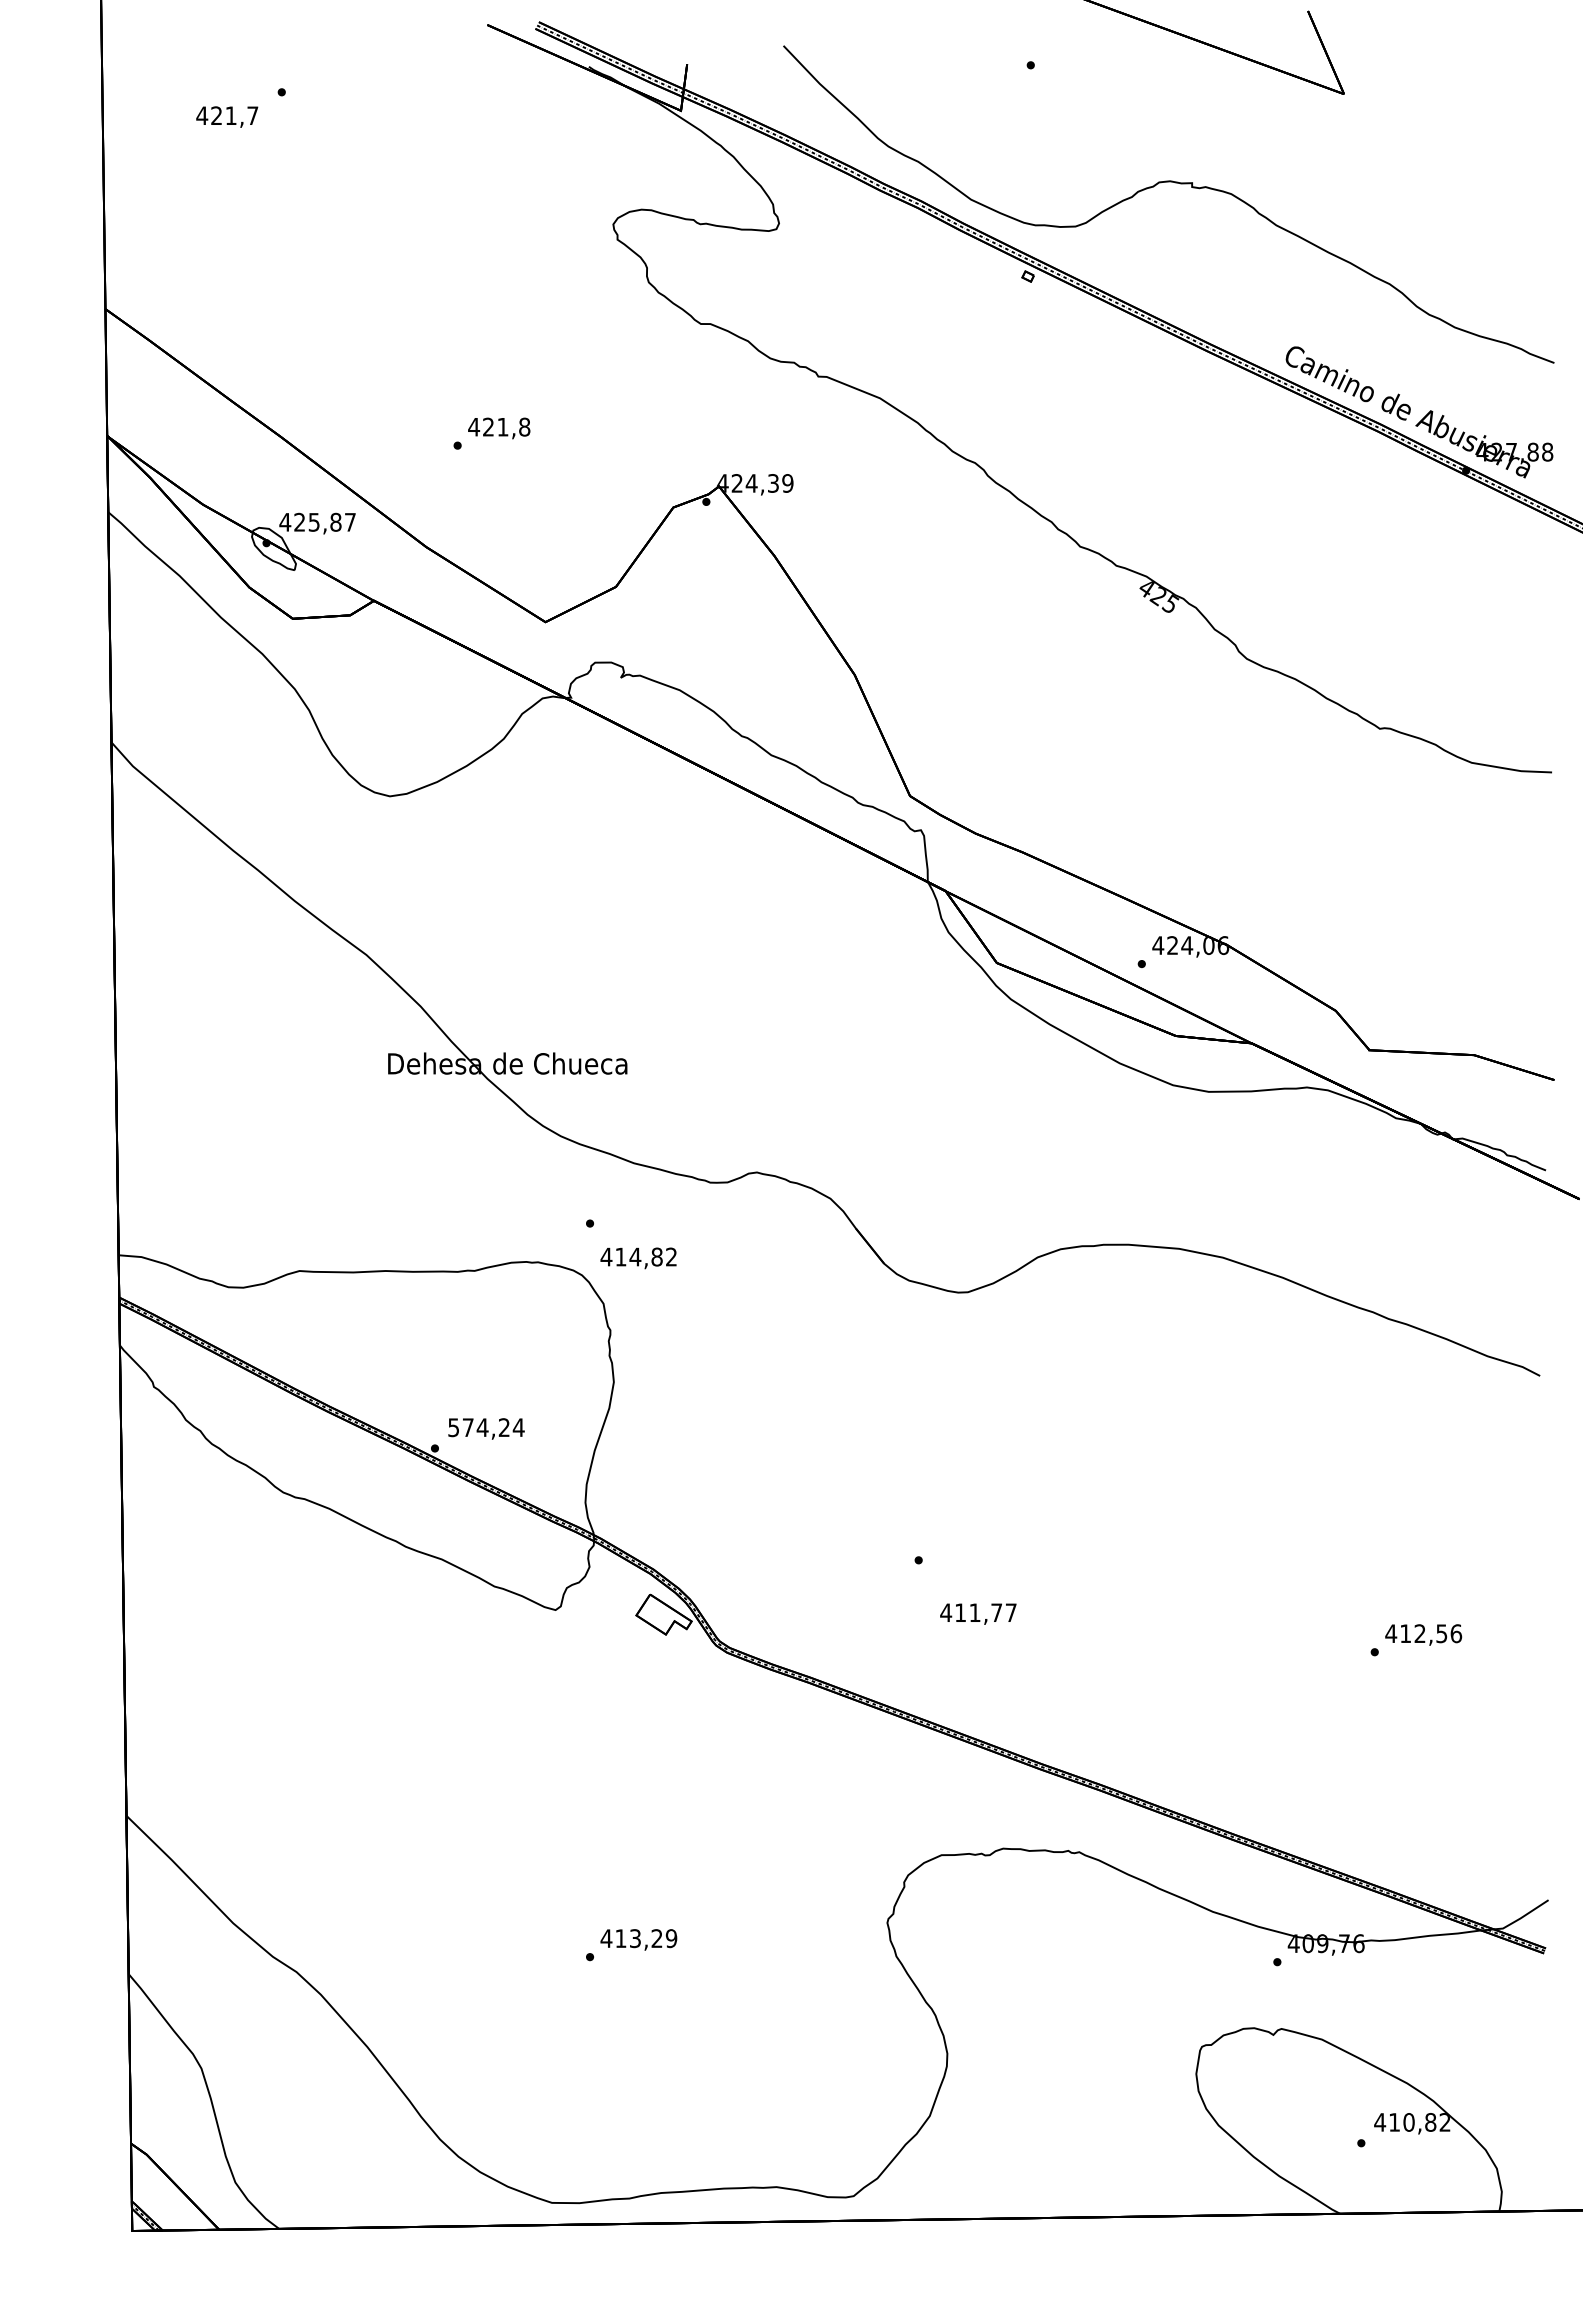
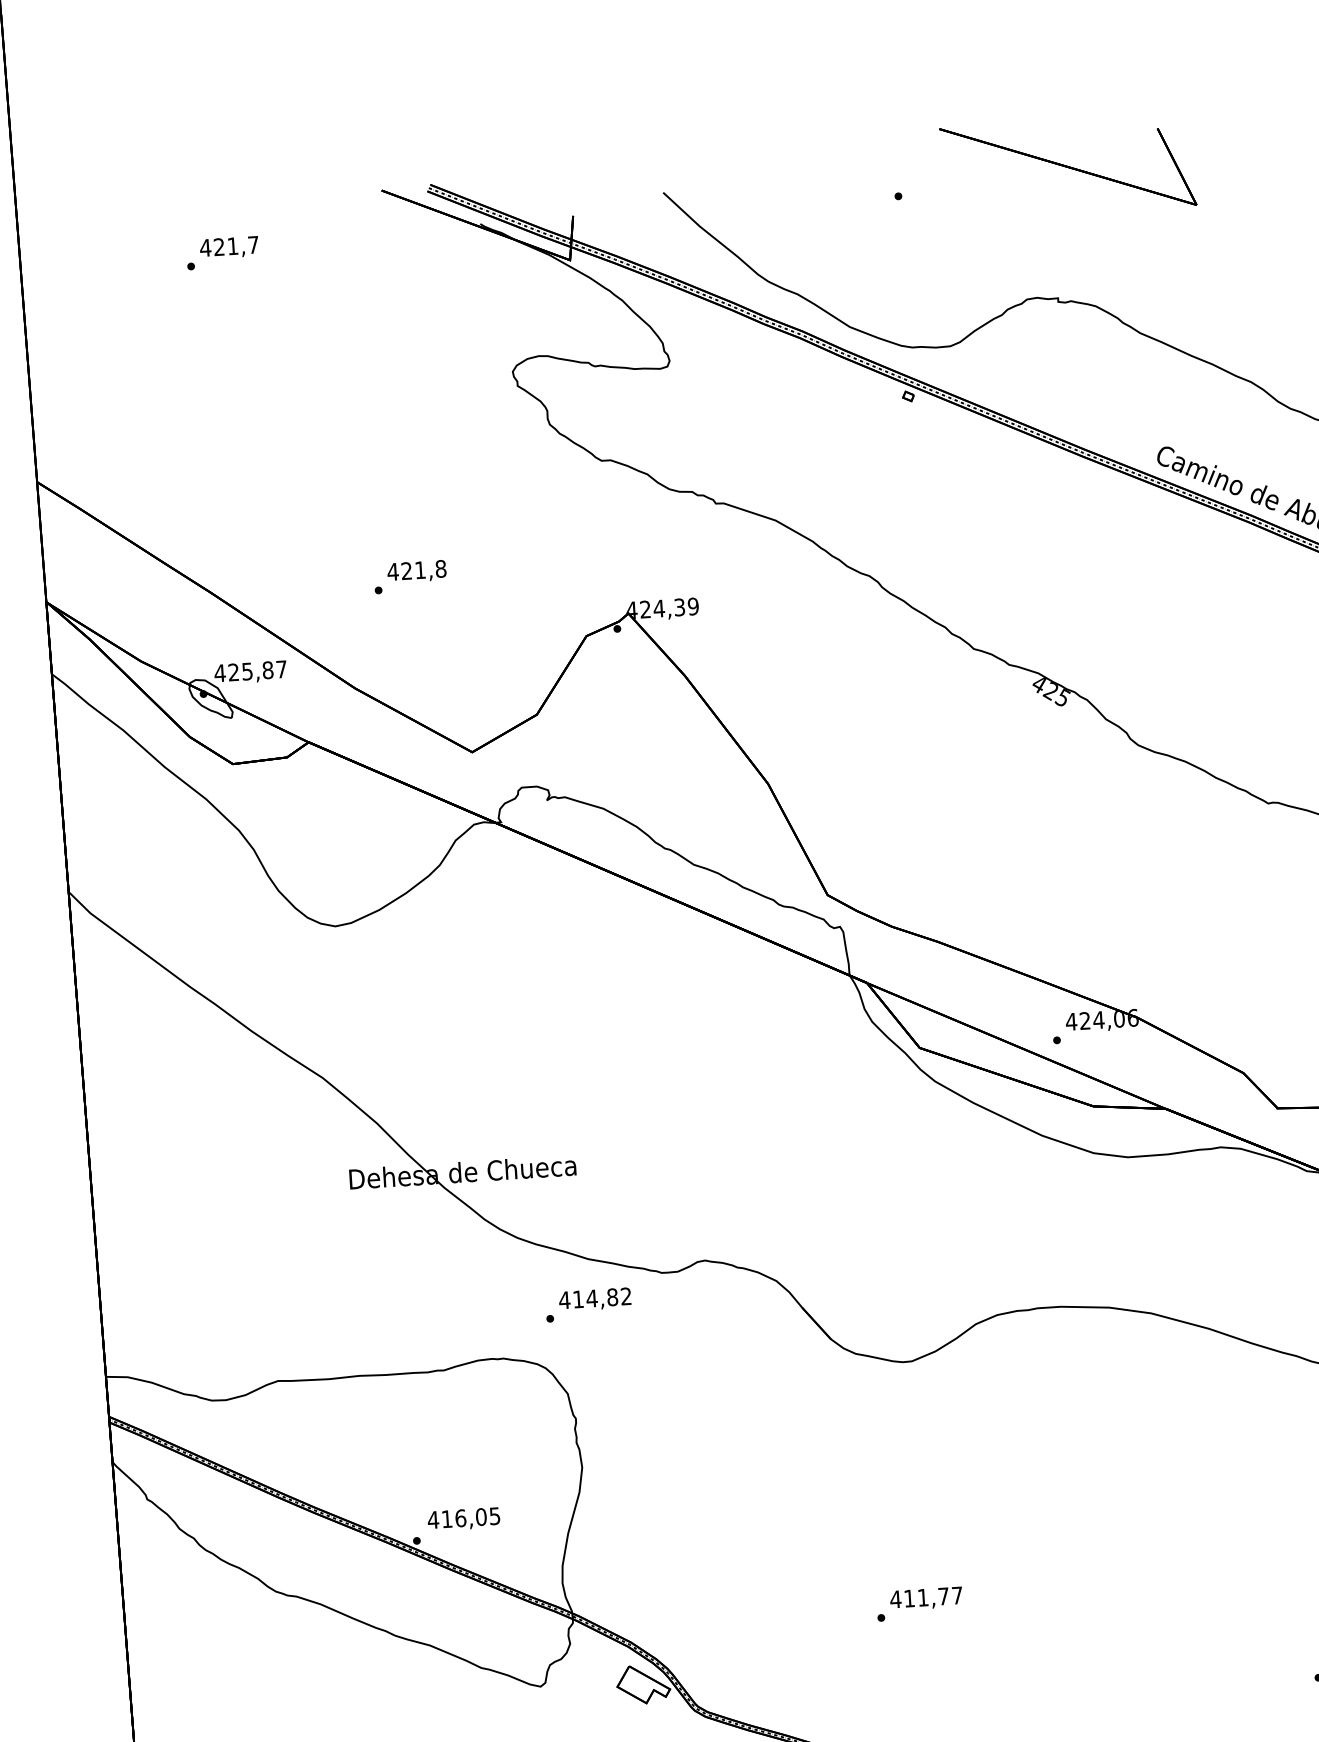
text: (227, 116) -> (229, 247), moved
text: (638, 1258) -> (595, 1299), moved
text: (485, 1427) -> (463, 1518), 574,24 -> 416,05
text: (978, 1613) -> (926, 1598), moved

